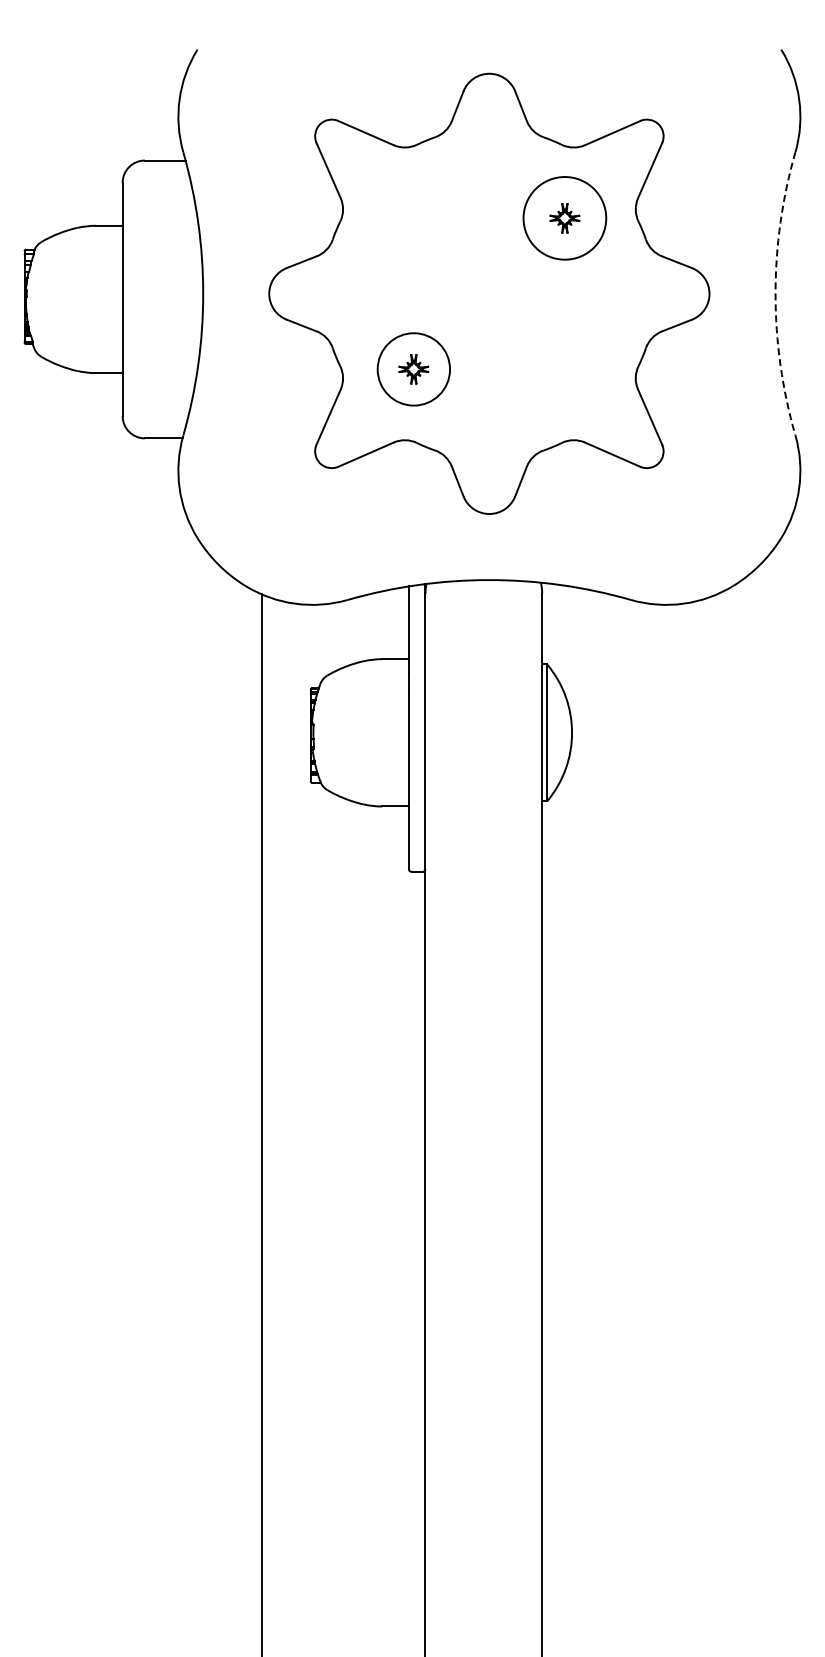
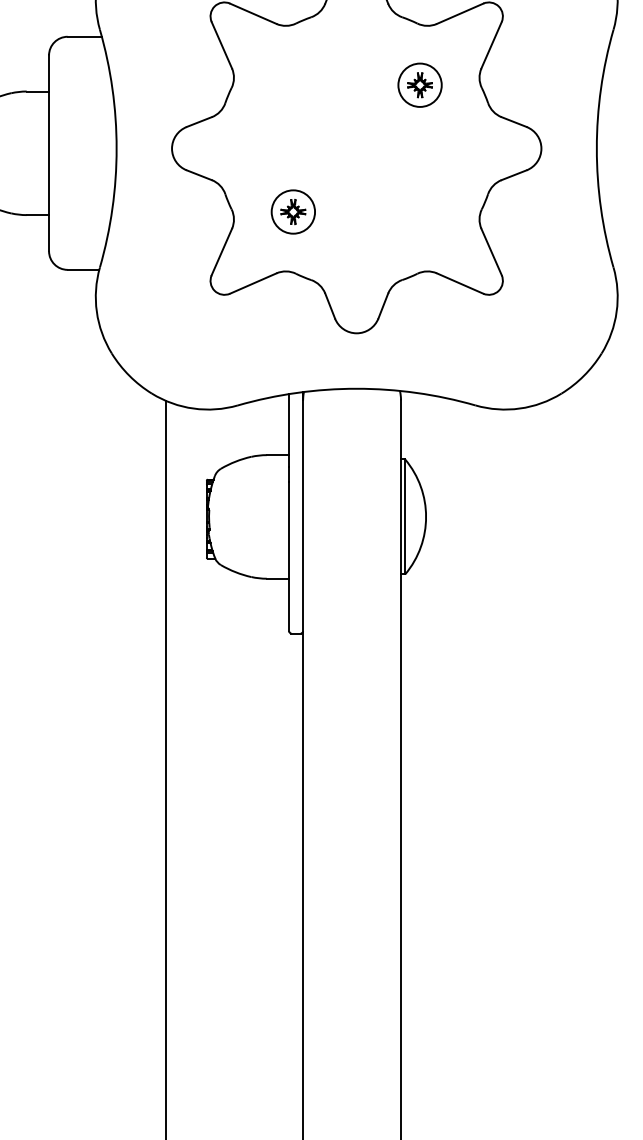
circle: (564, 218) -> (419, 85), size x0.62
arc: (775, 293) -> (596, 148), dashed -> solid
circle: (413, 369) -> (293, 212), size x0.71

